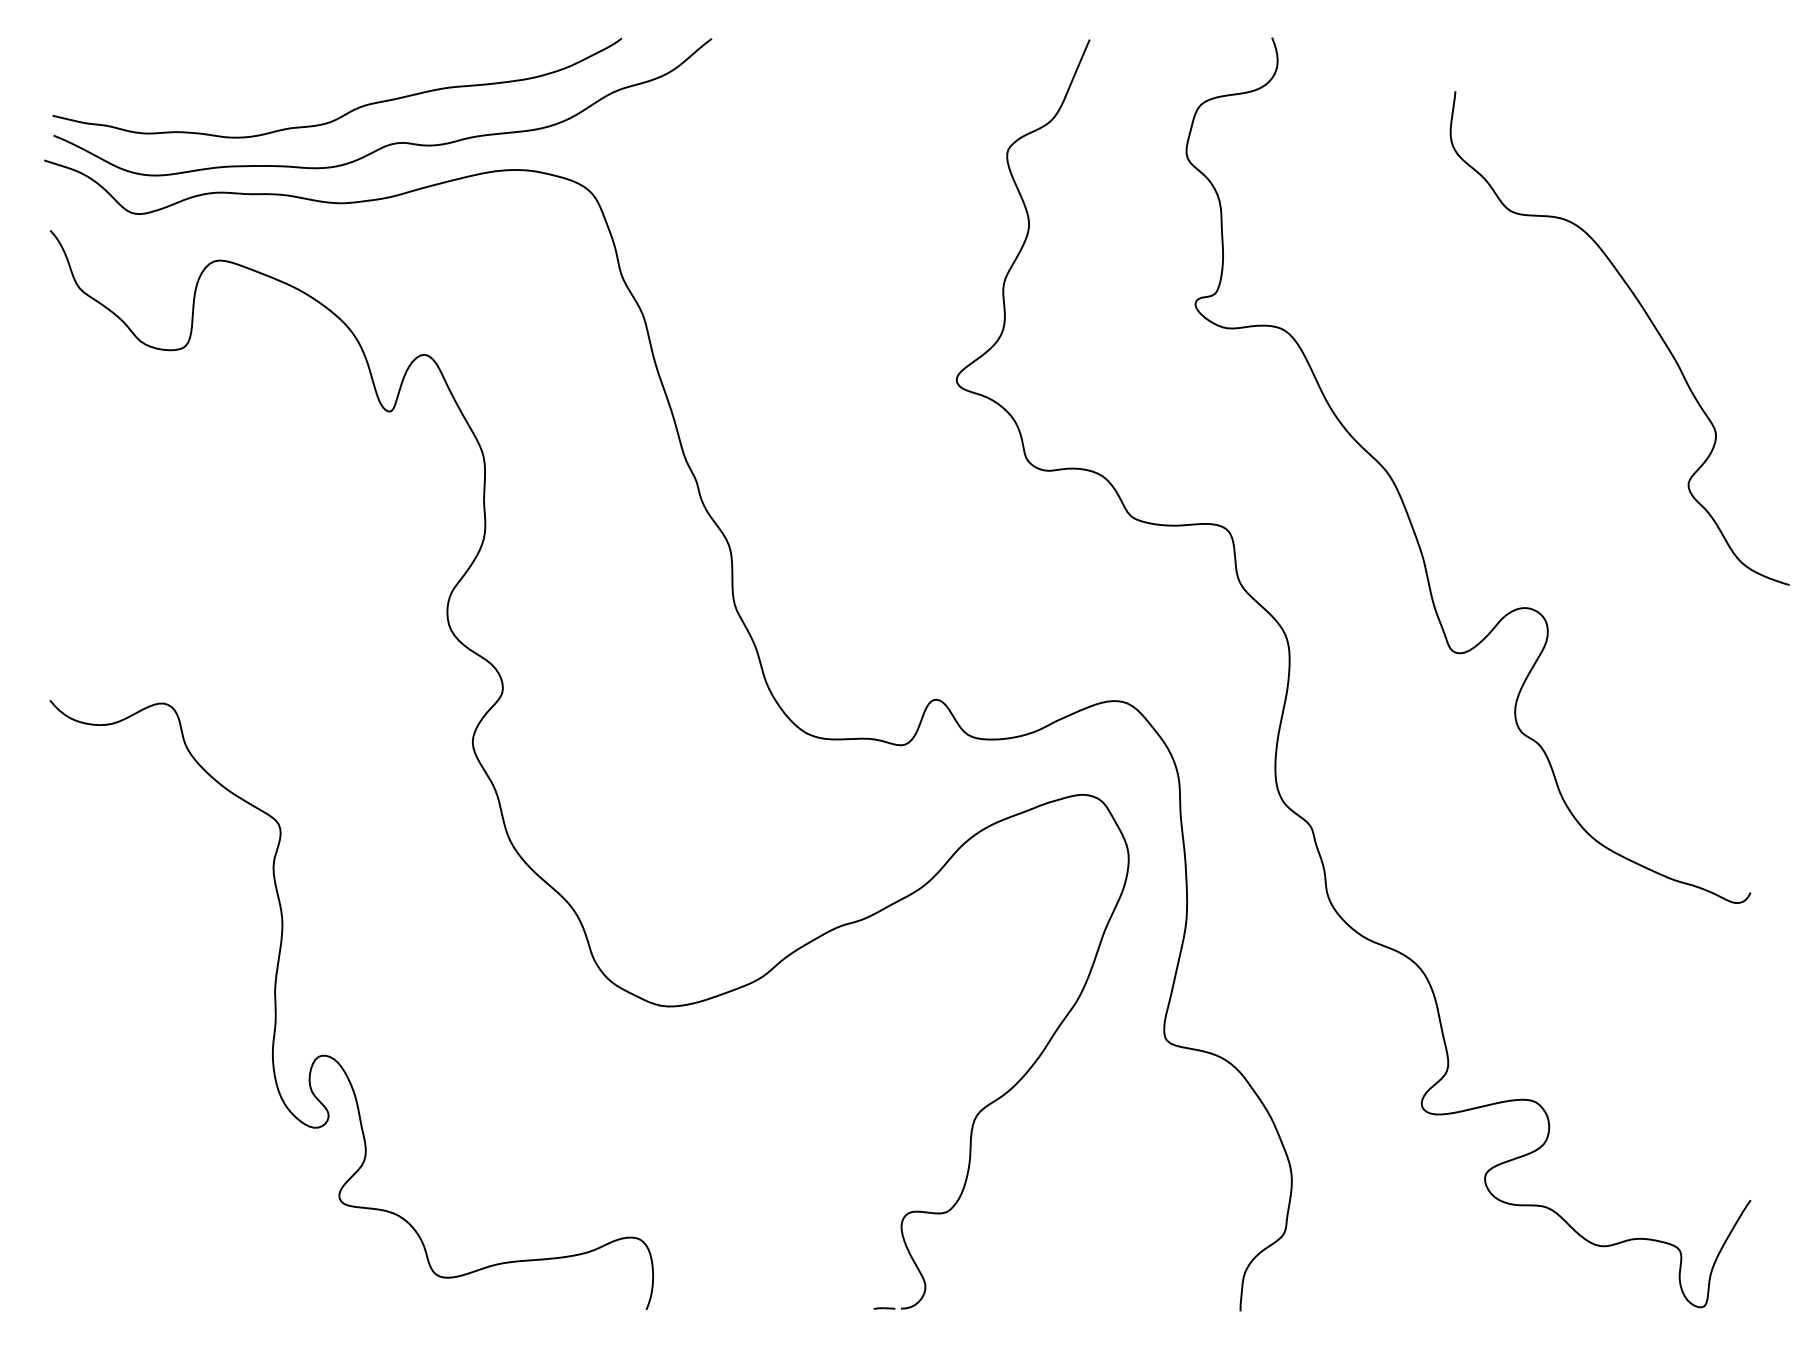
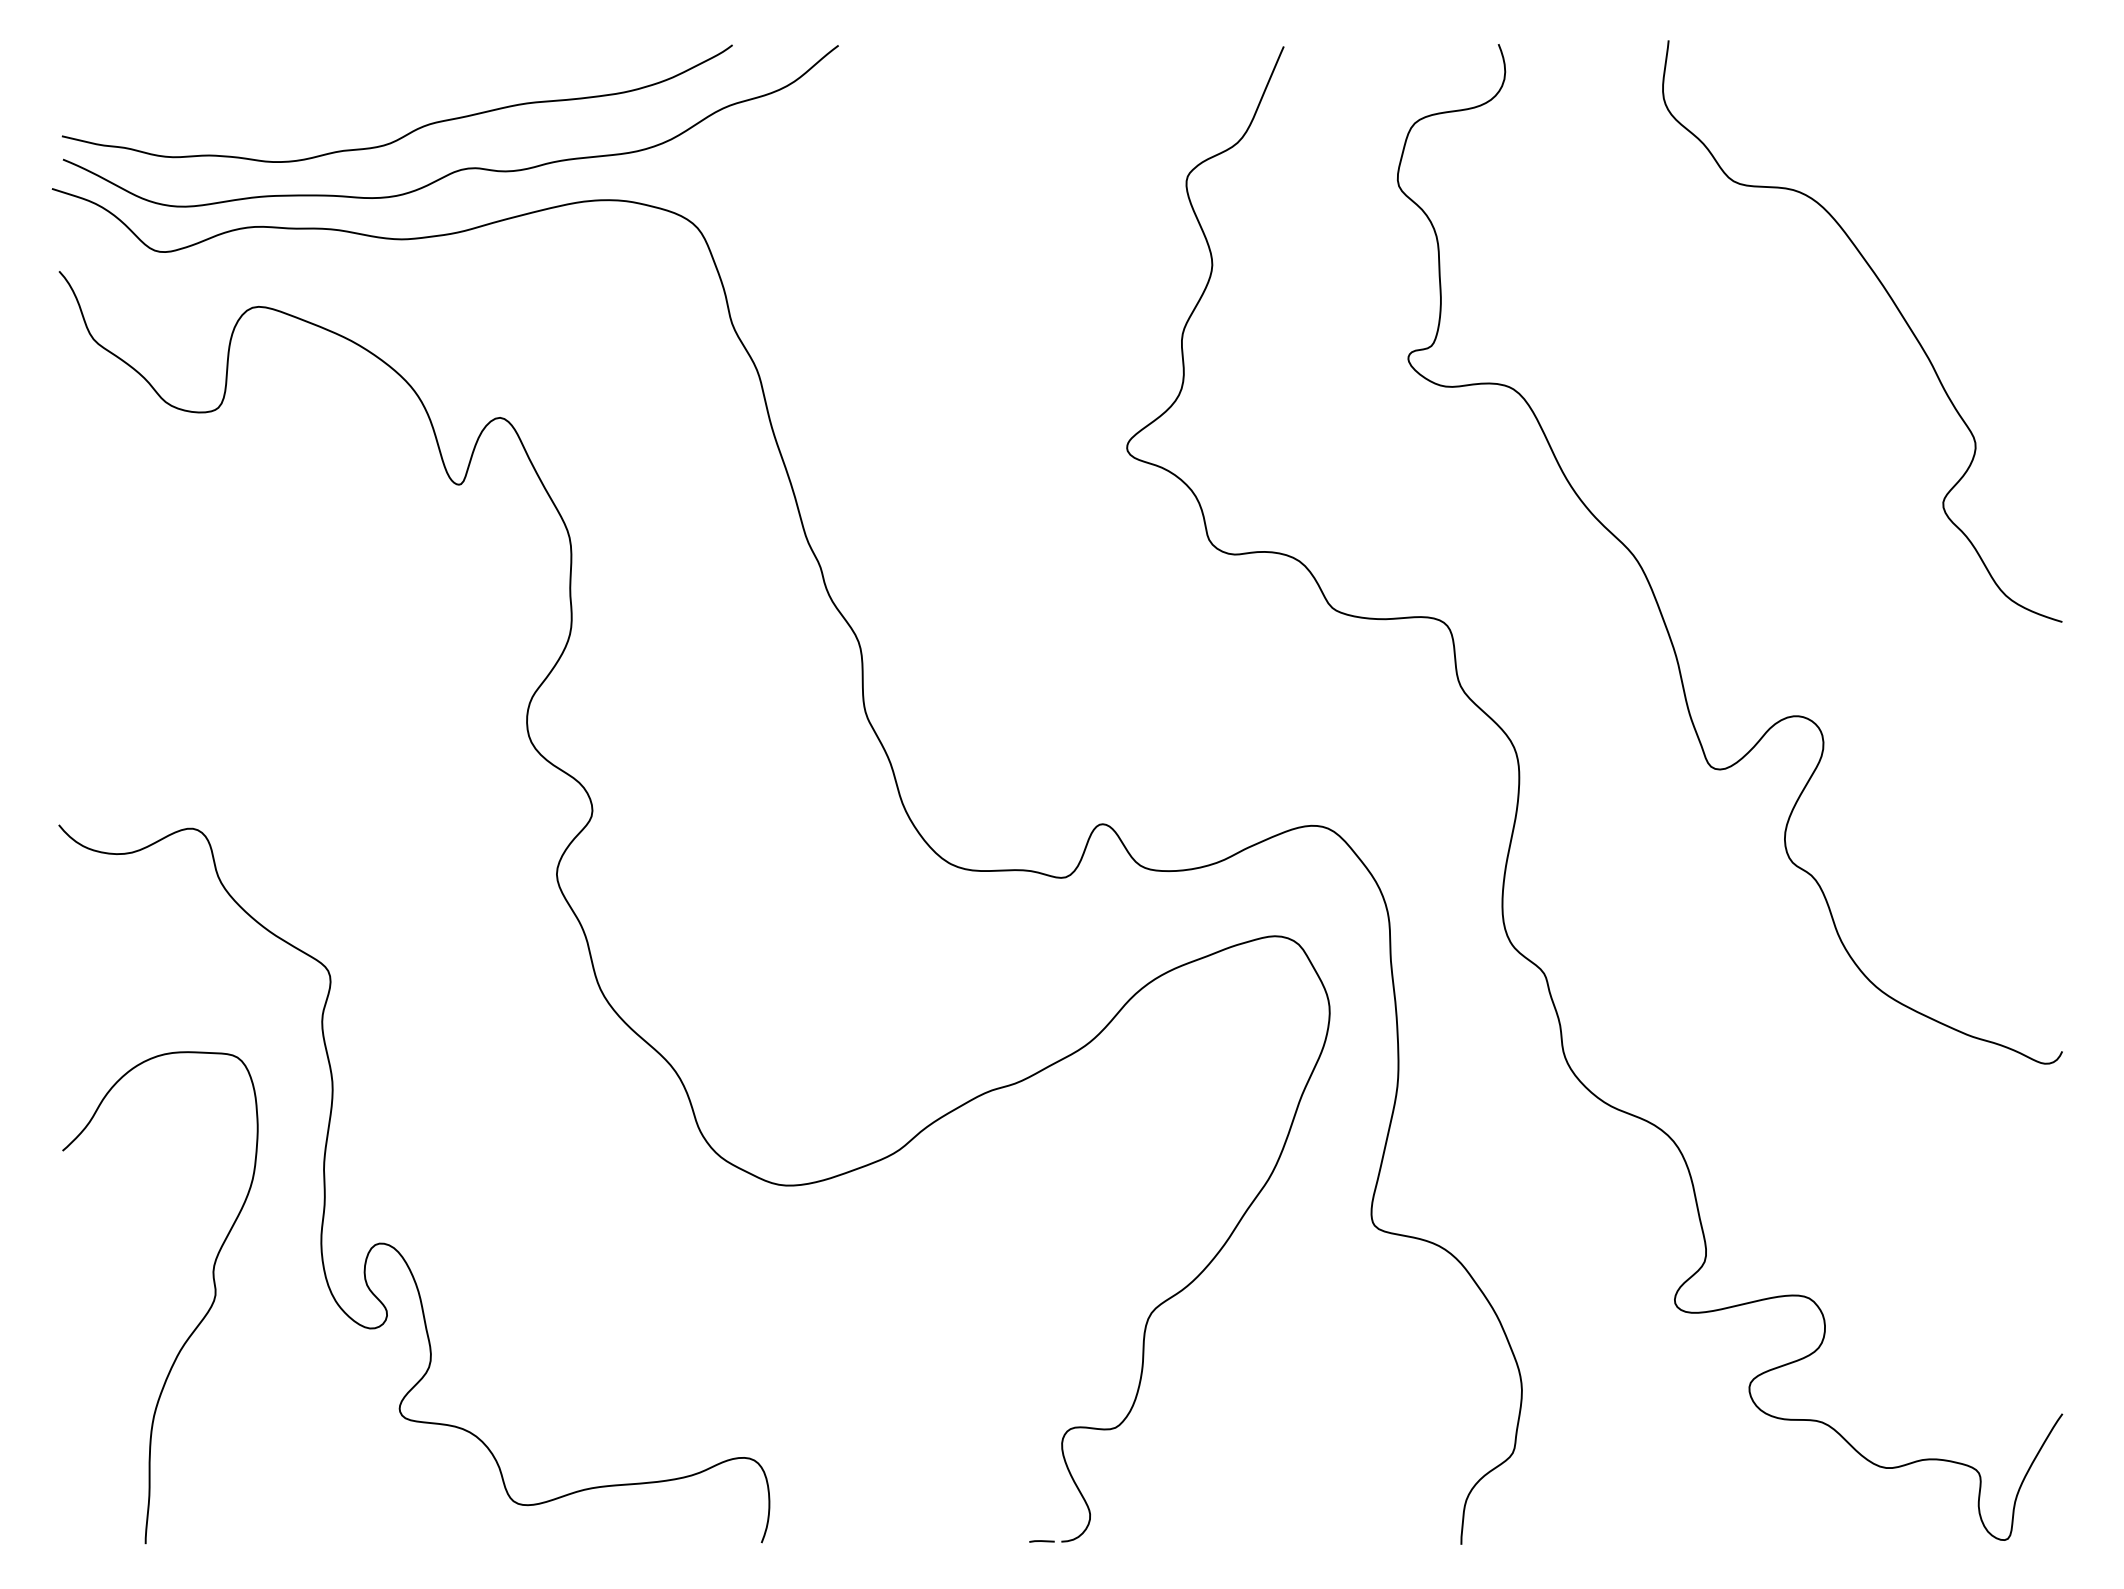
curve: (1649, 320) -> (1897, 310), moved
curve: (167, 1124) -> (197, 1324), added

